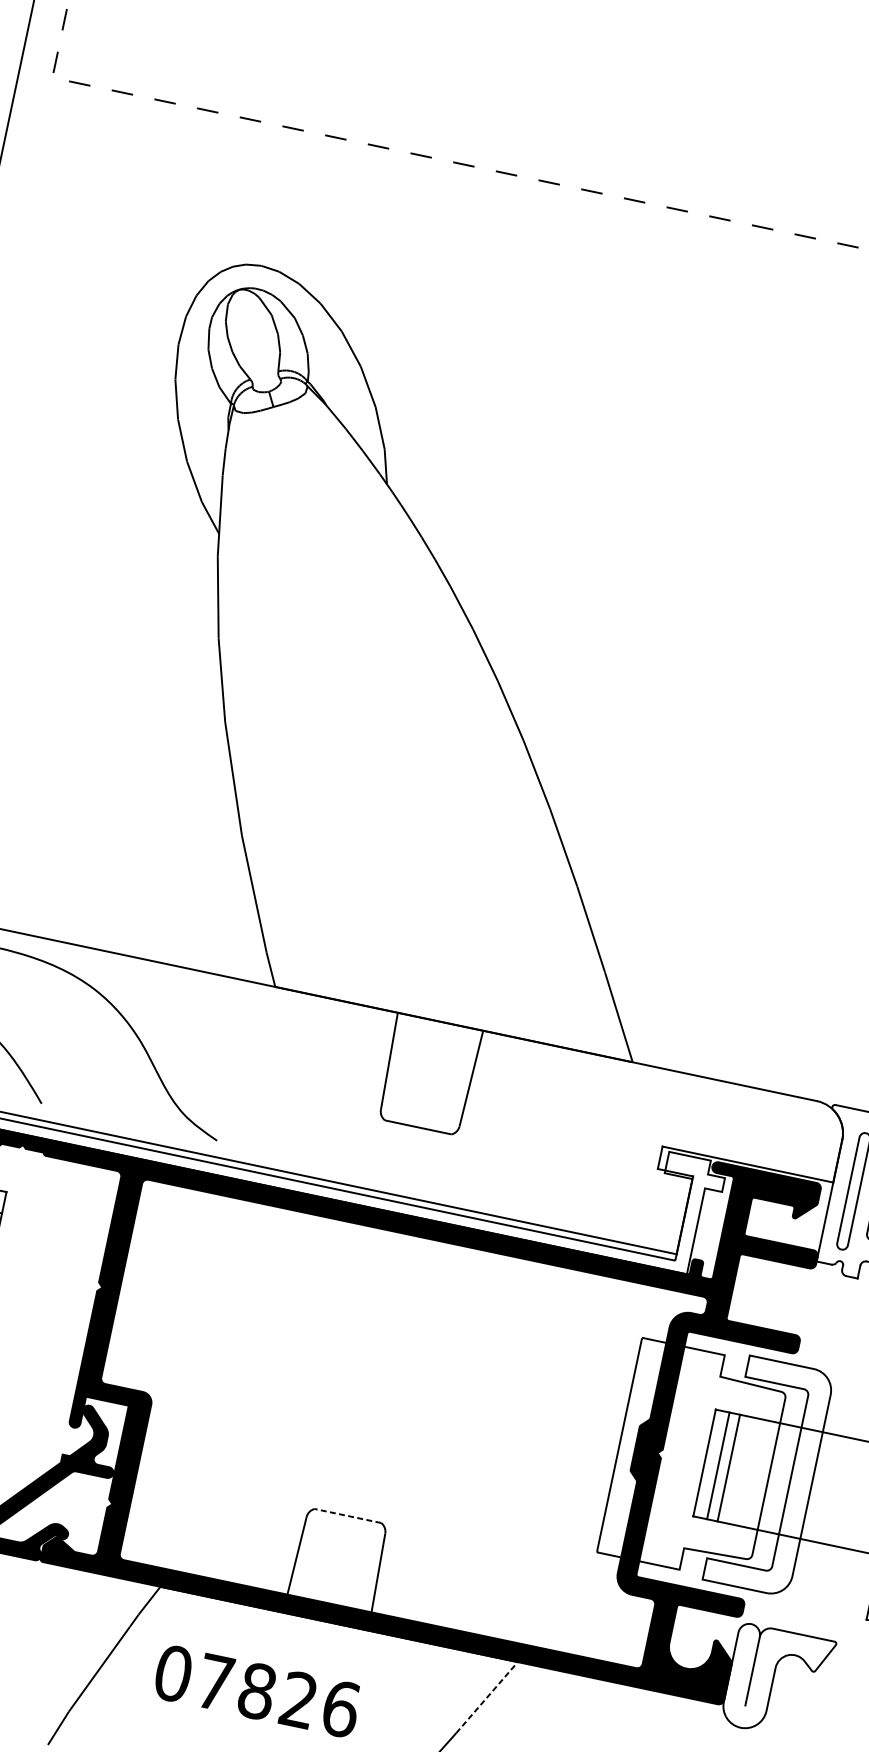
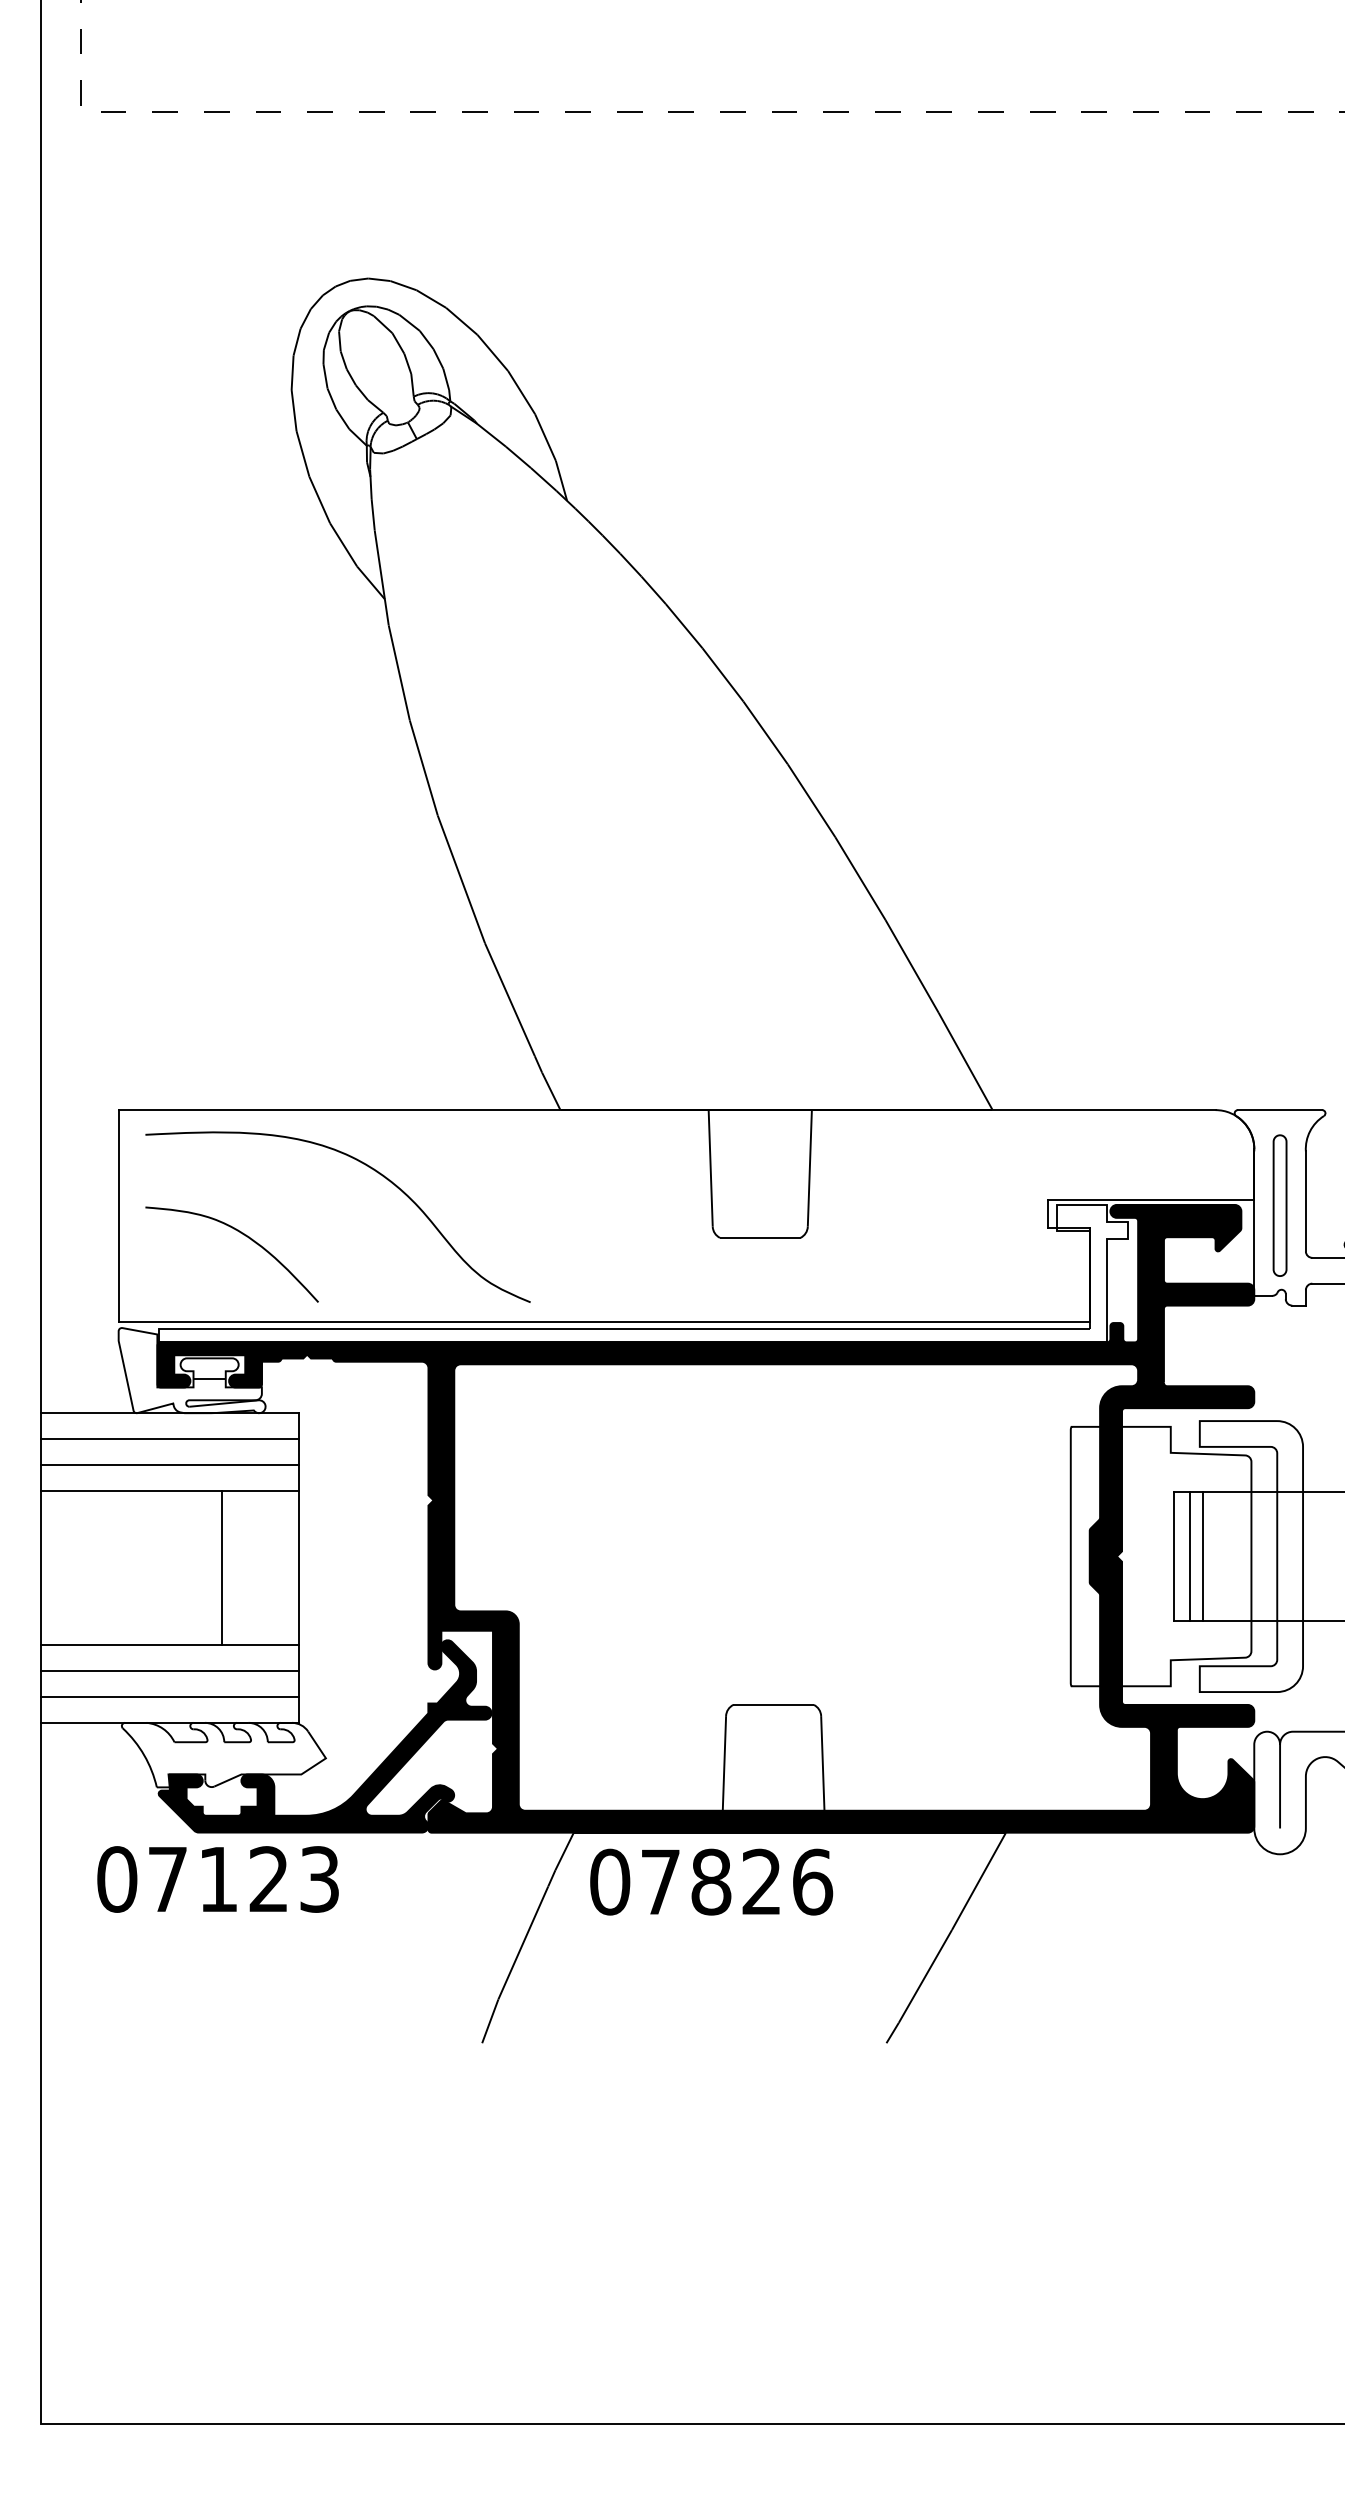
line: (347, 1515) -> (773, 1704), dashed -> solid
text: (257, 1690) -> (711, 1881), moved
line: (487, 1697) -> (979, 1881), dashed -> solid

